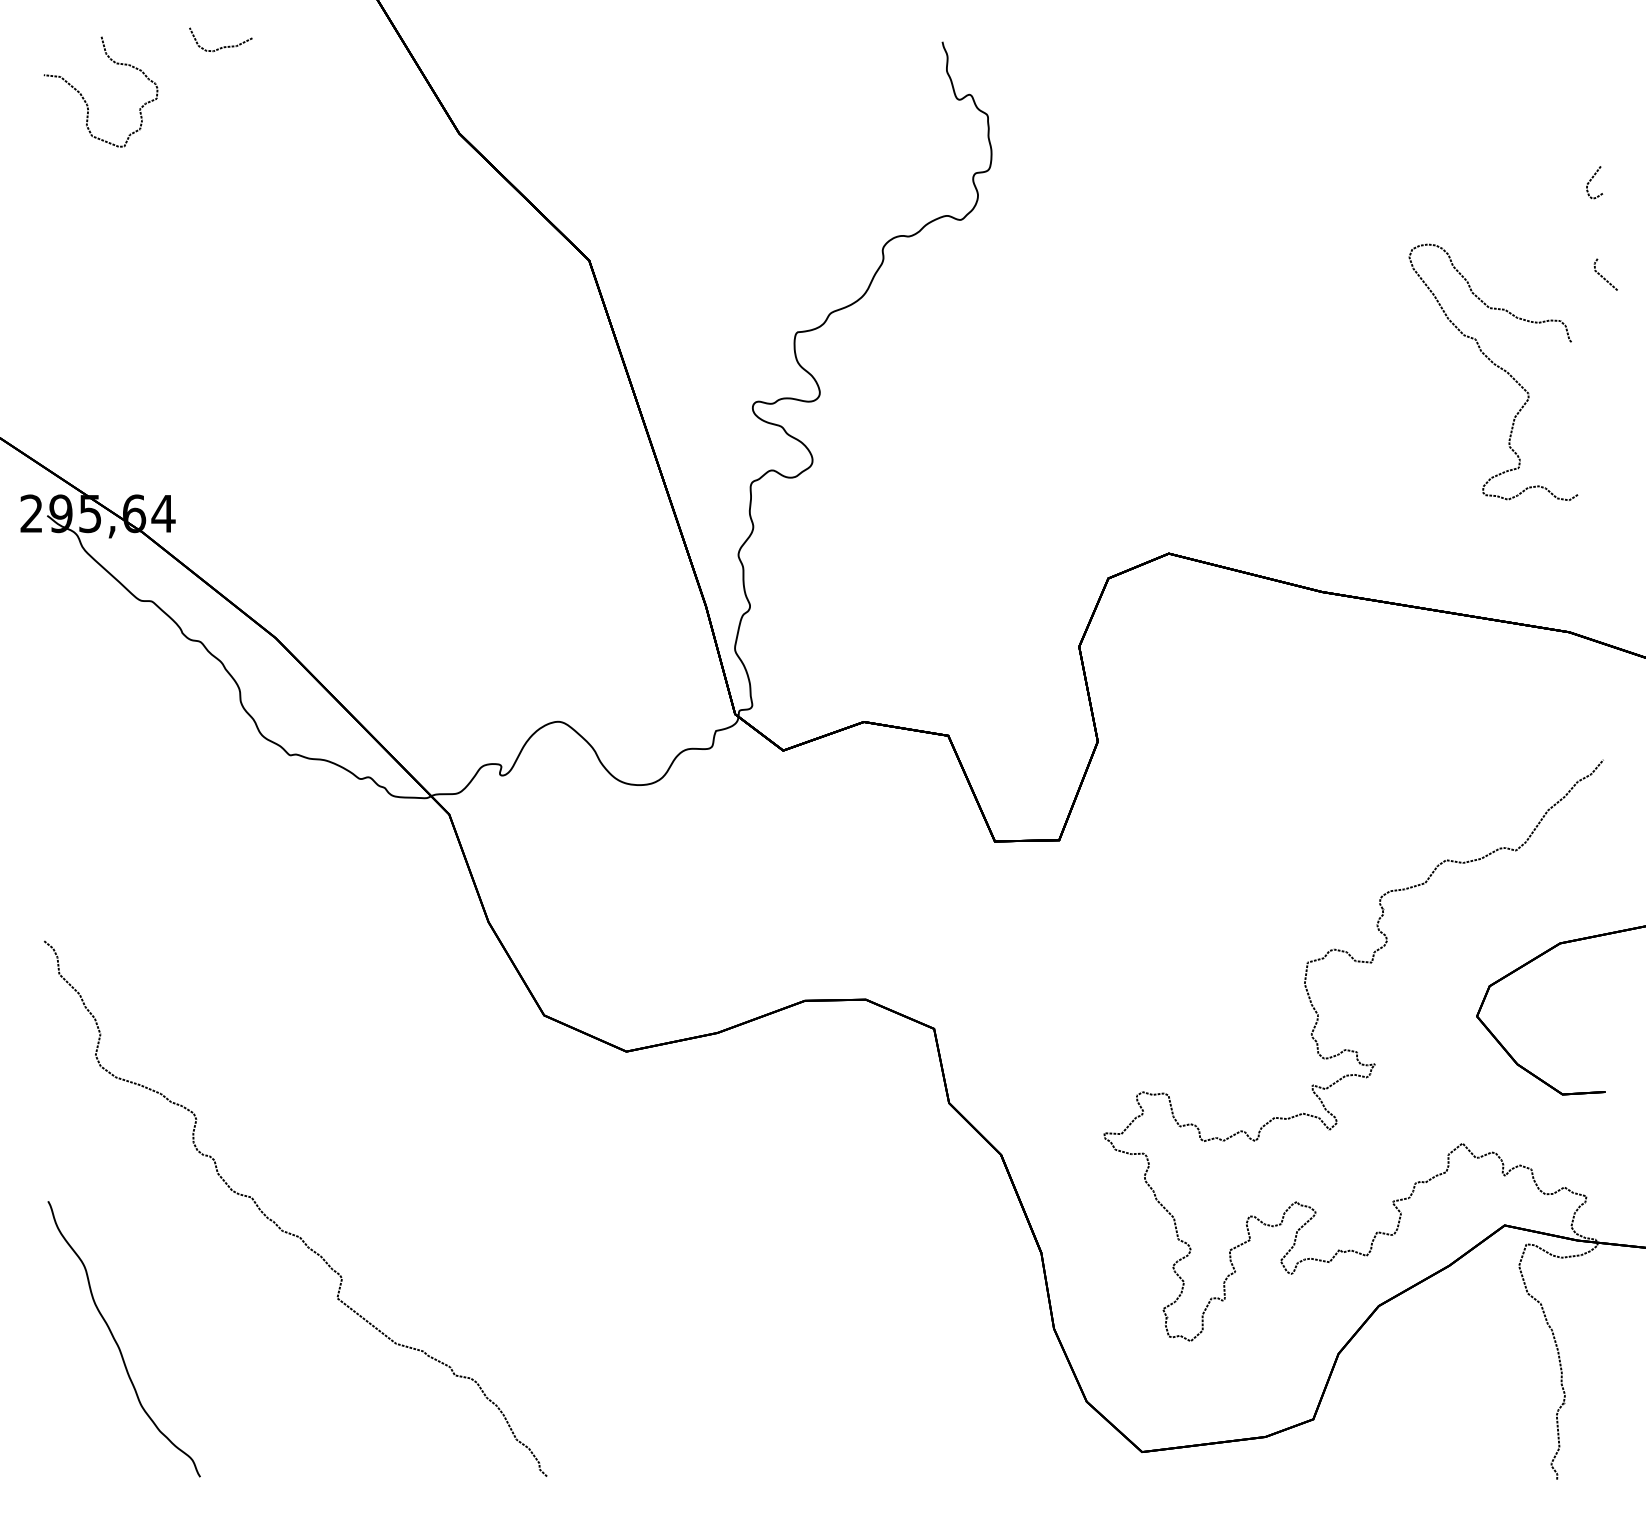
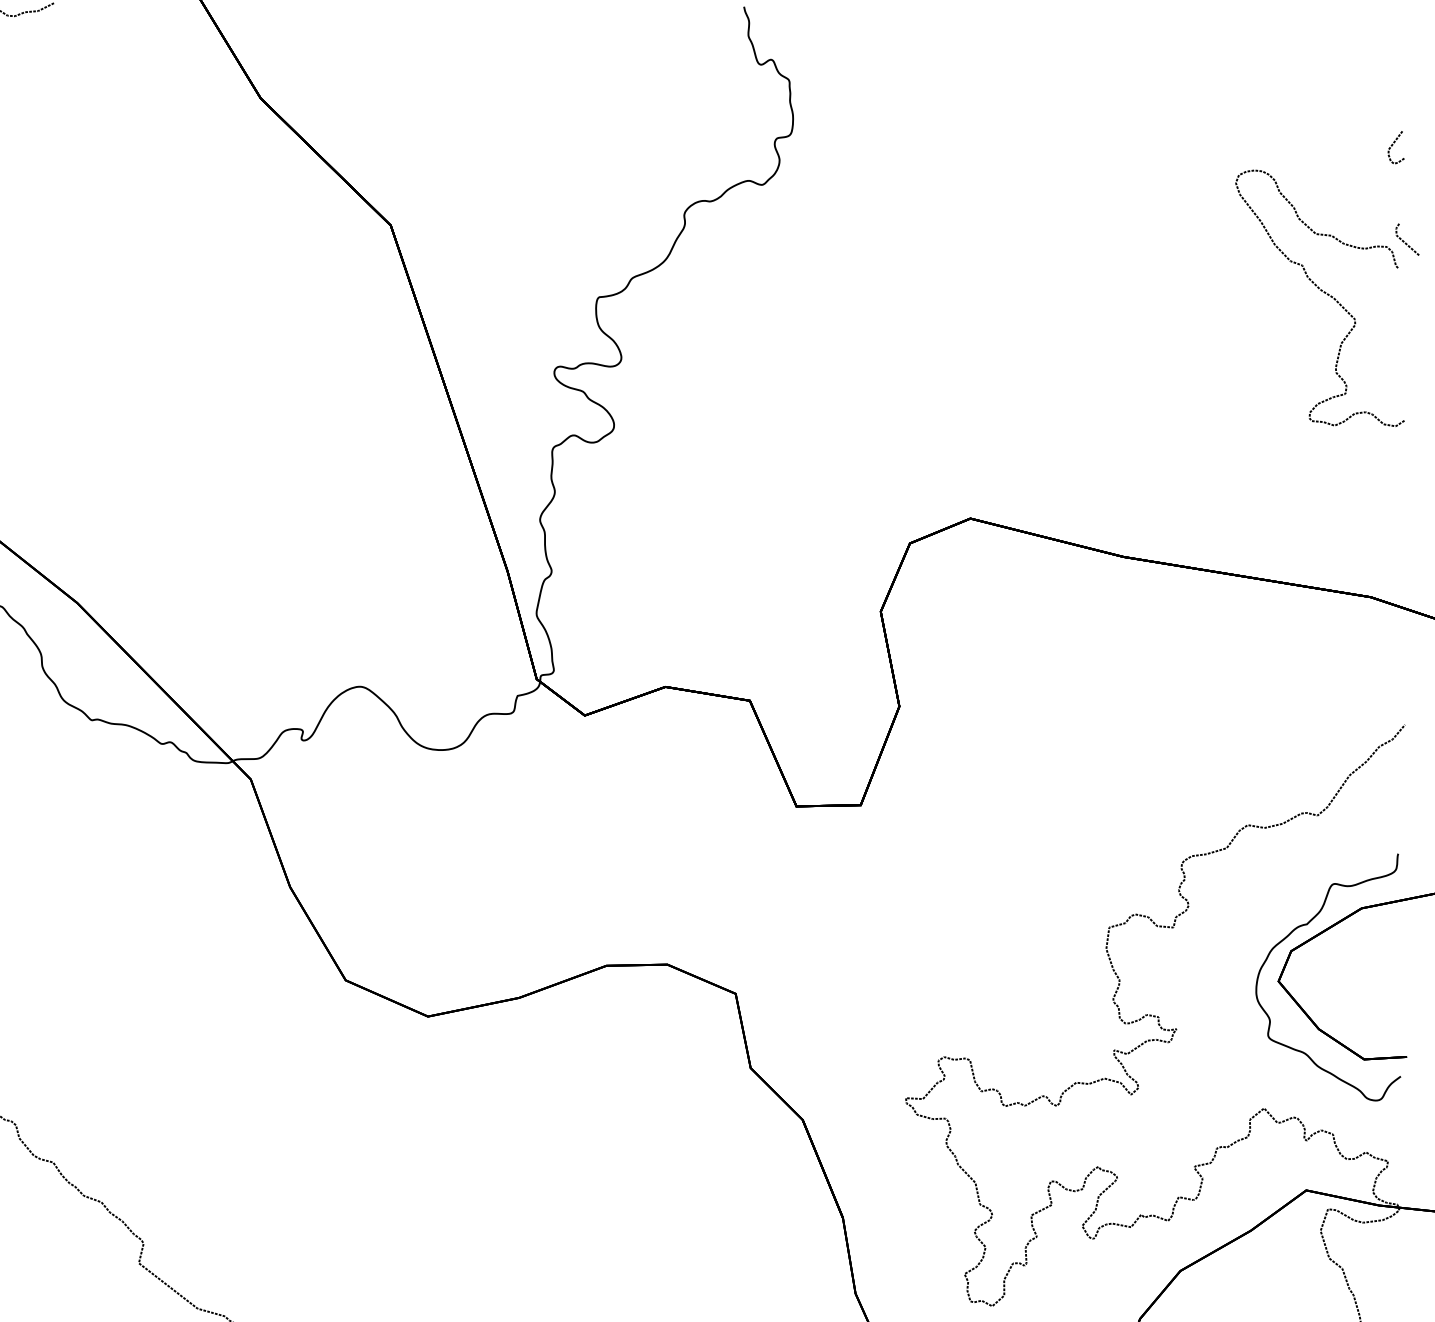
curve: (1497, 367) -> (1324, 293), moved
curve: (1505, 960) -> (1307, 925), added

